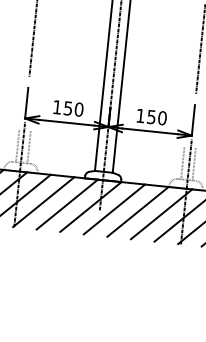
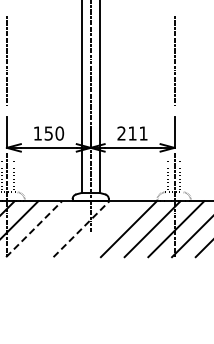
text: (151, 117) -> (132, 133), 150 -> 211
line: (44, 201) -> (34, 228), solid -> dashed
line: (67, 204) -> (57, 229), removed
line: (90, 206) -> (81, 228), solid -> dashed
line: (114, 209) -> (105, 229), removed

